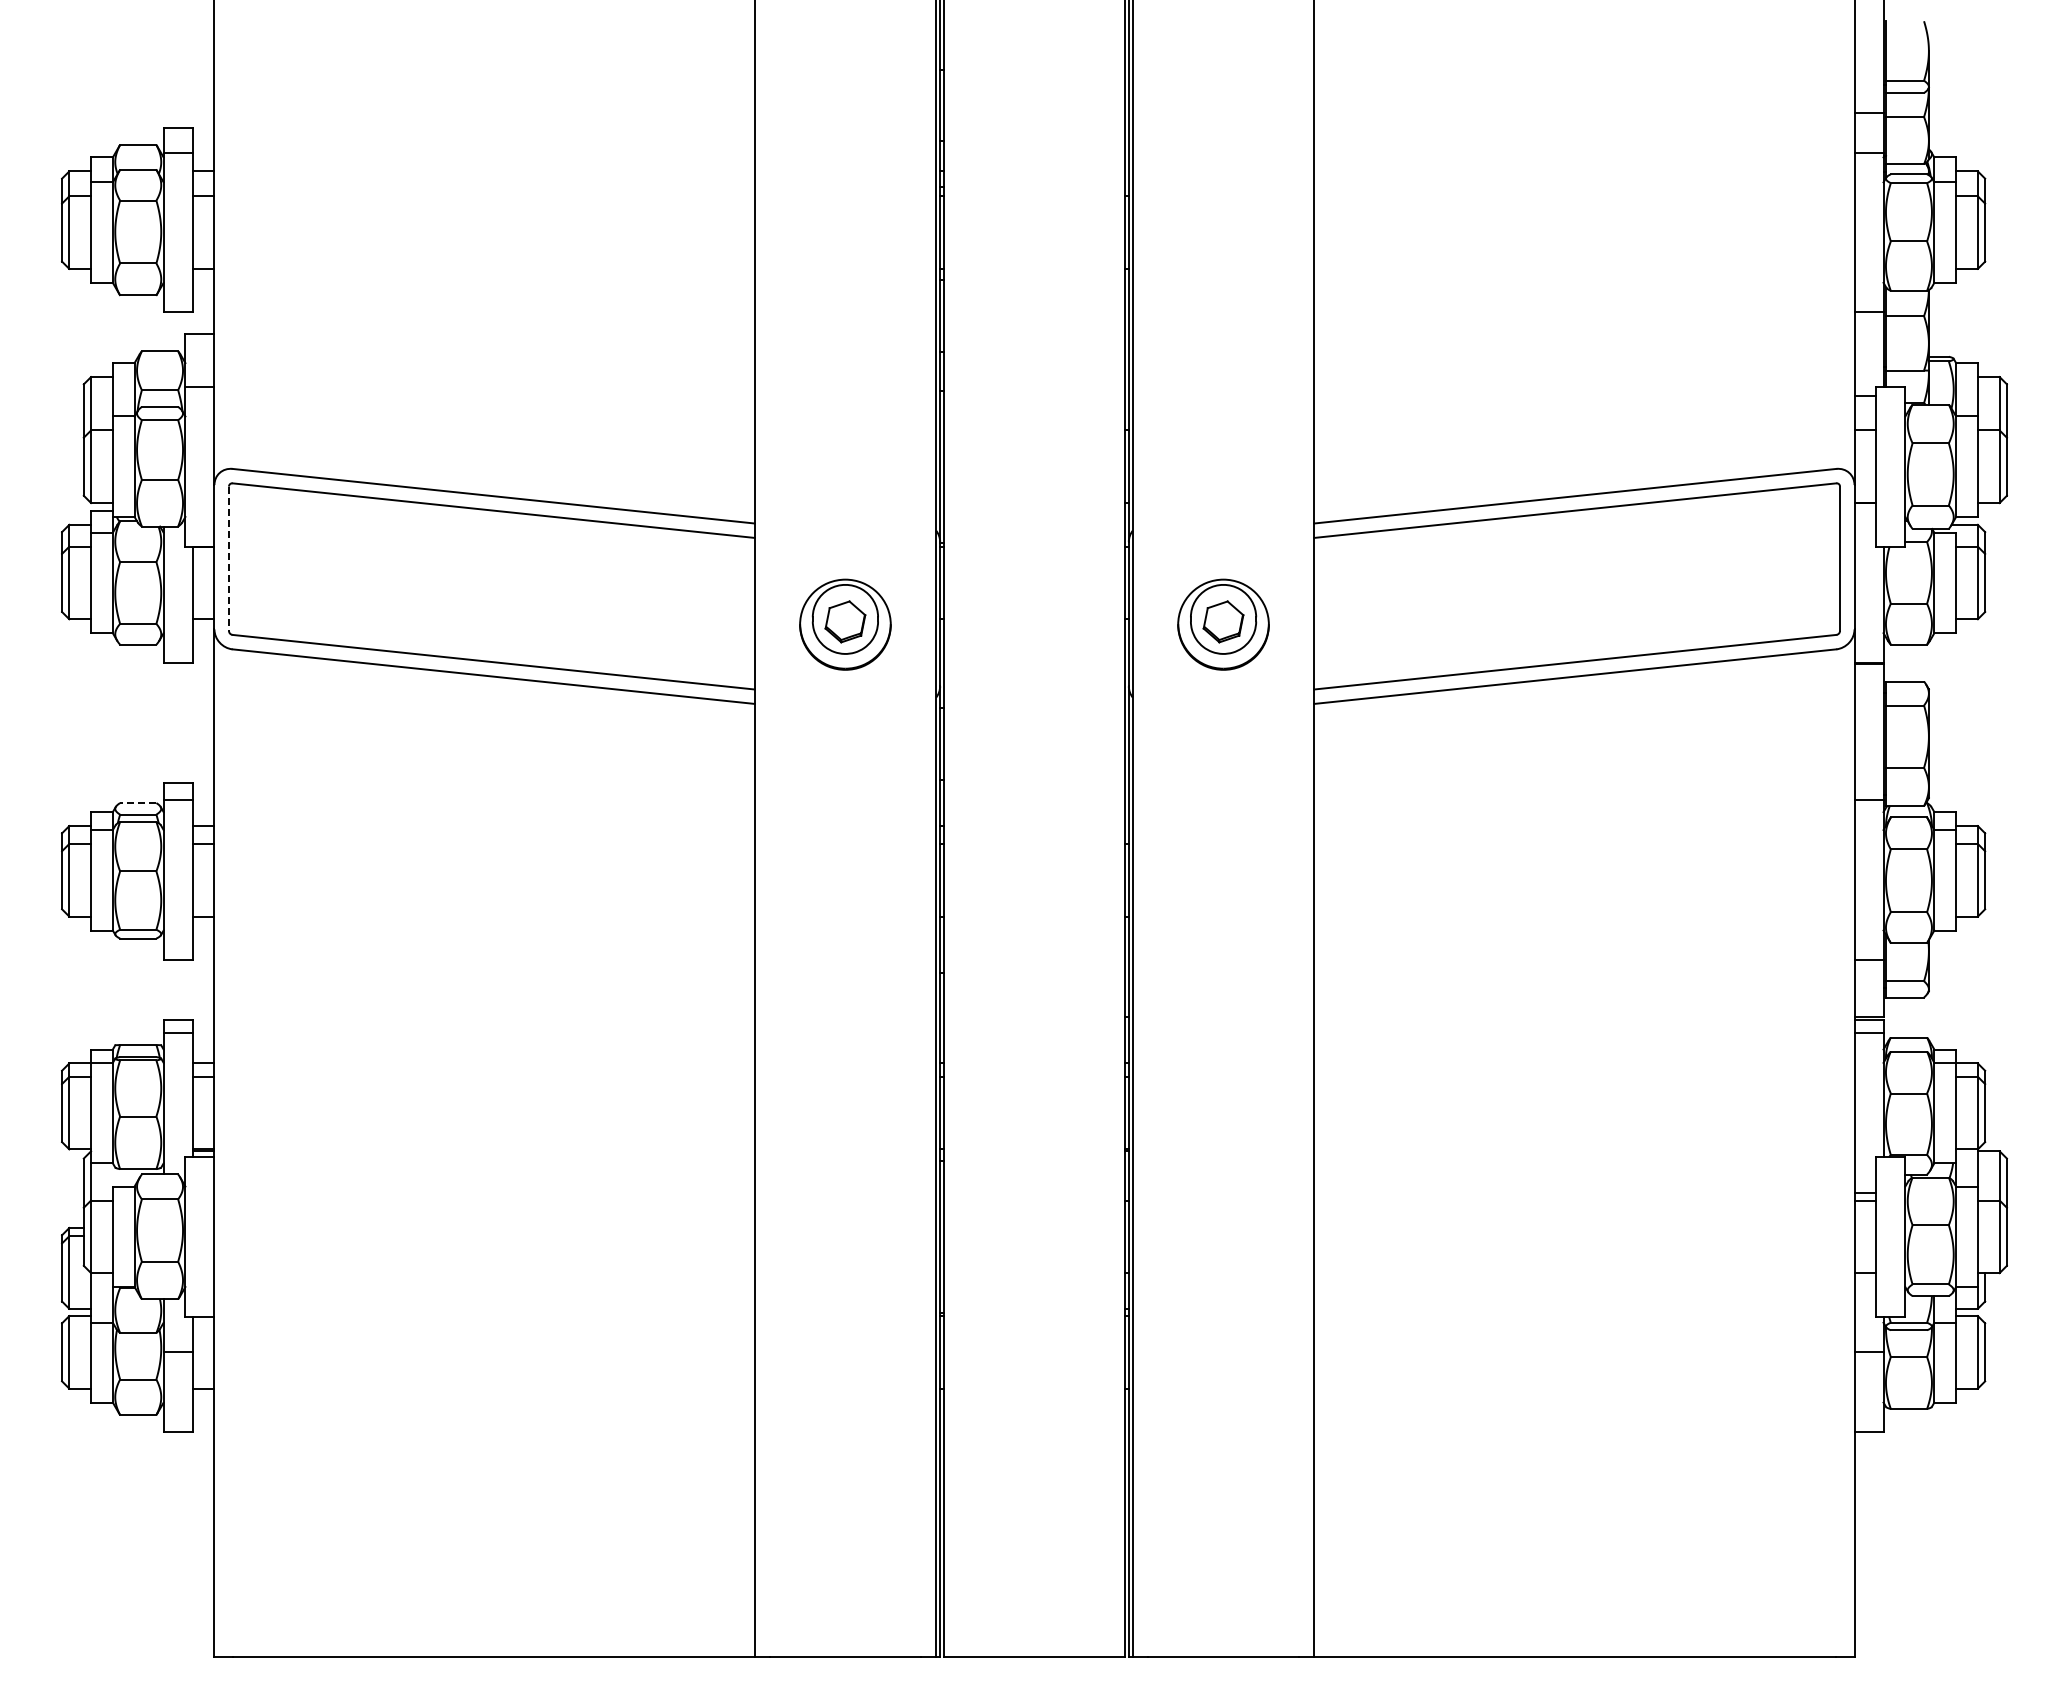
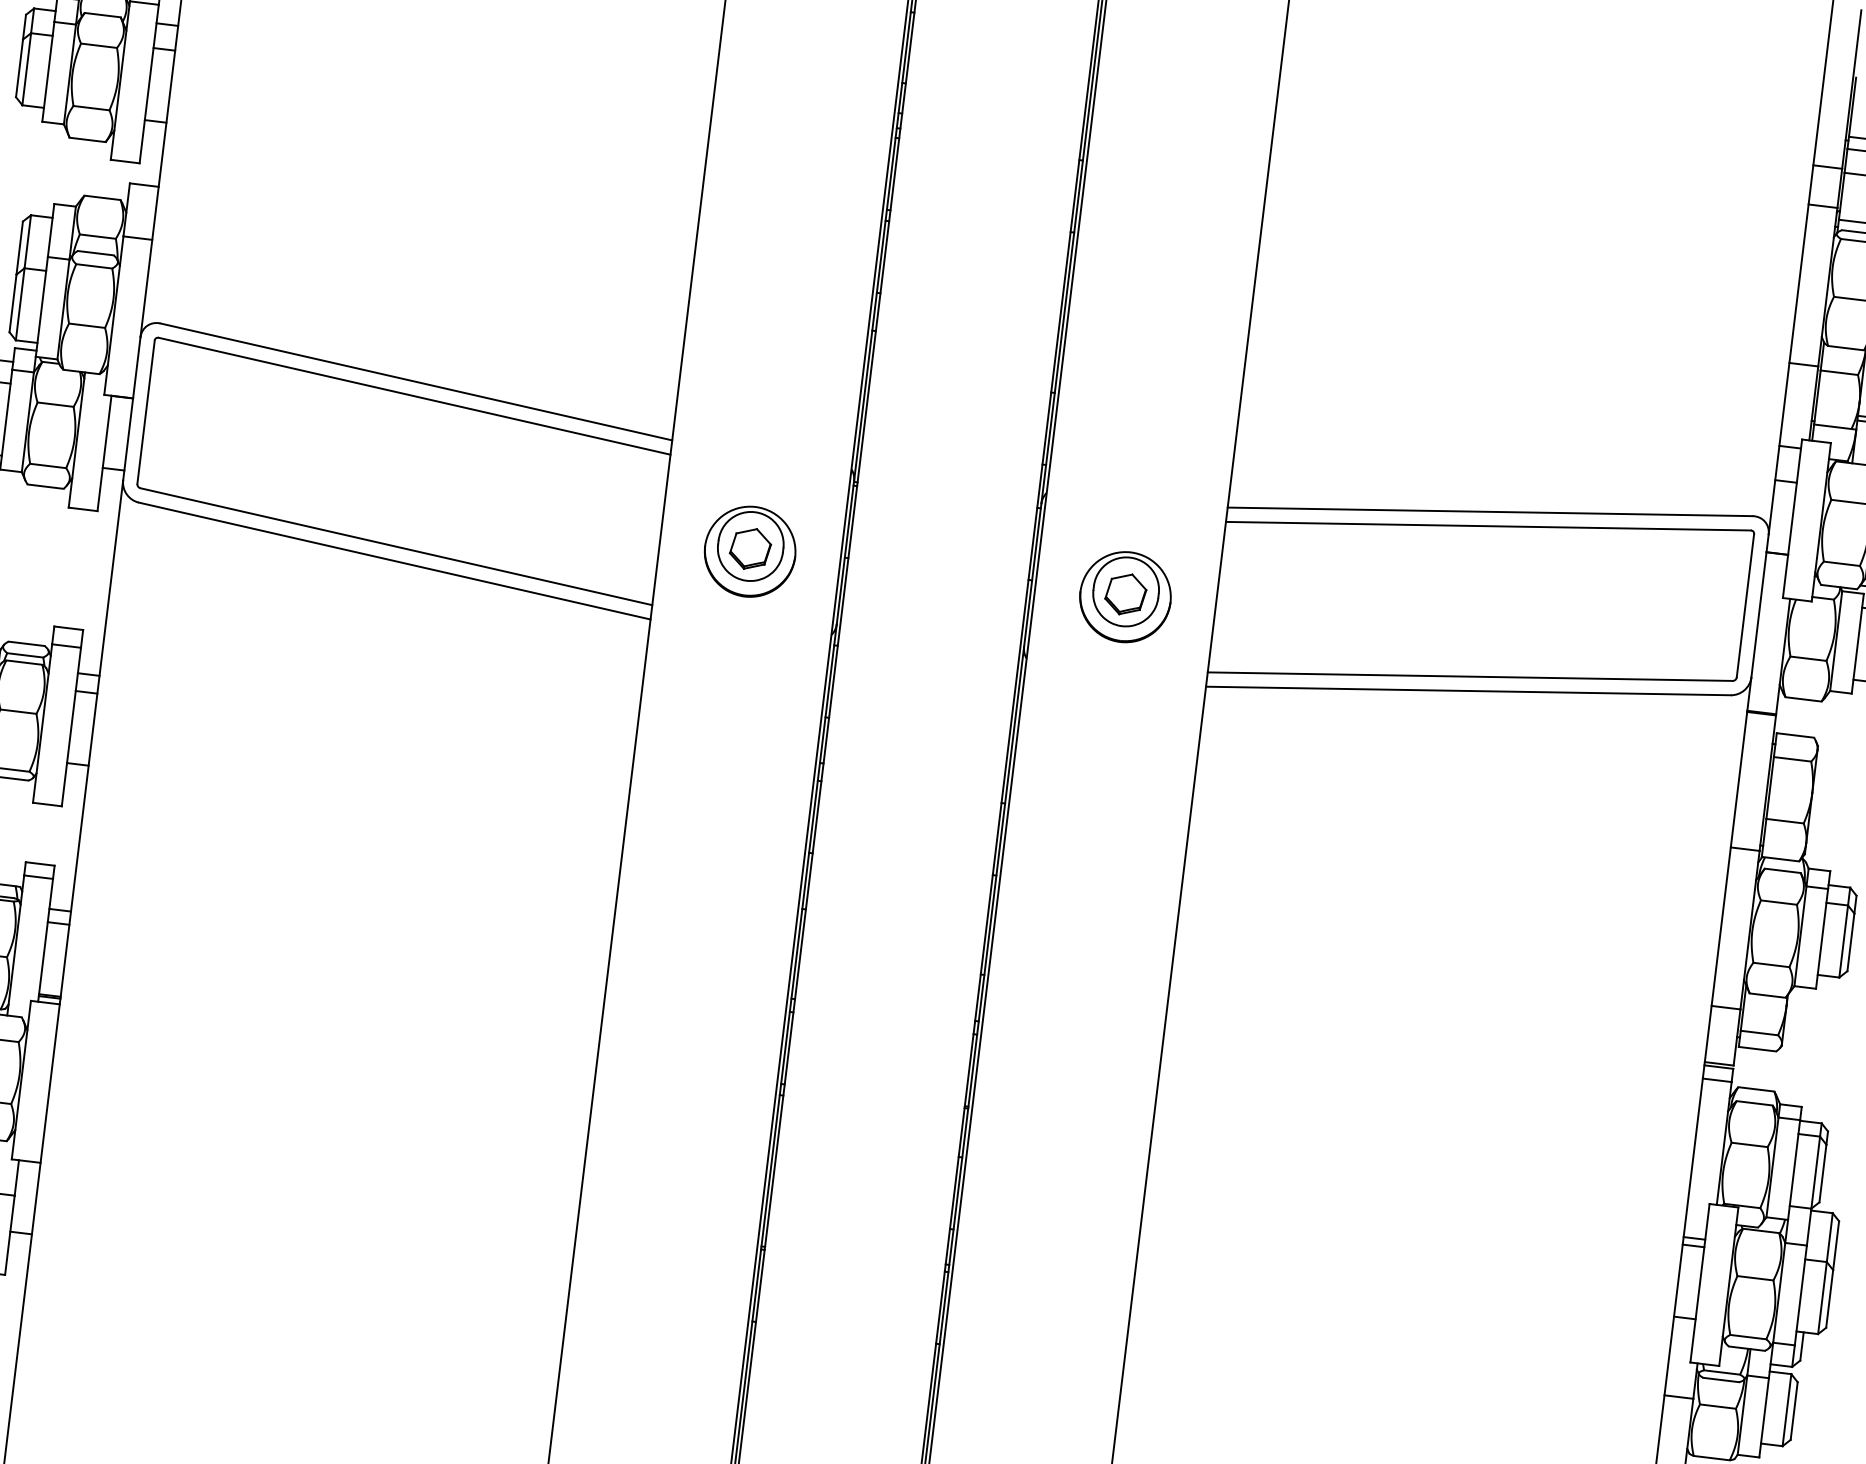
line: (228, 559) -> (145, 412), dashed -> solid
line: (137, 803) -> (25, 644), dashed -> solid

